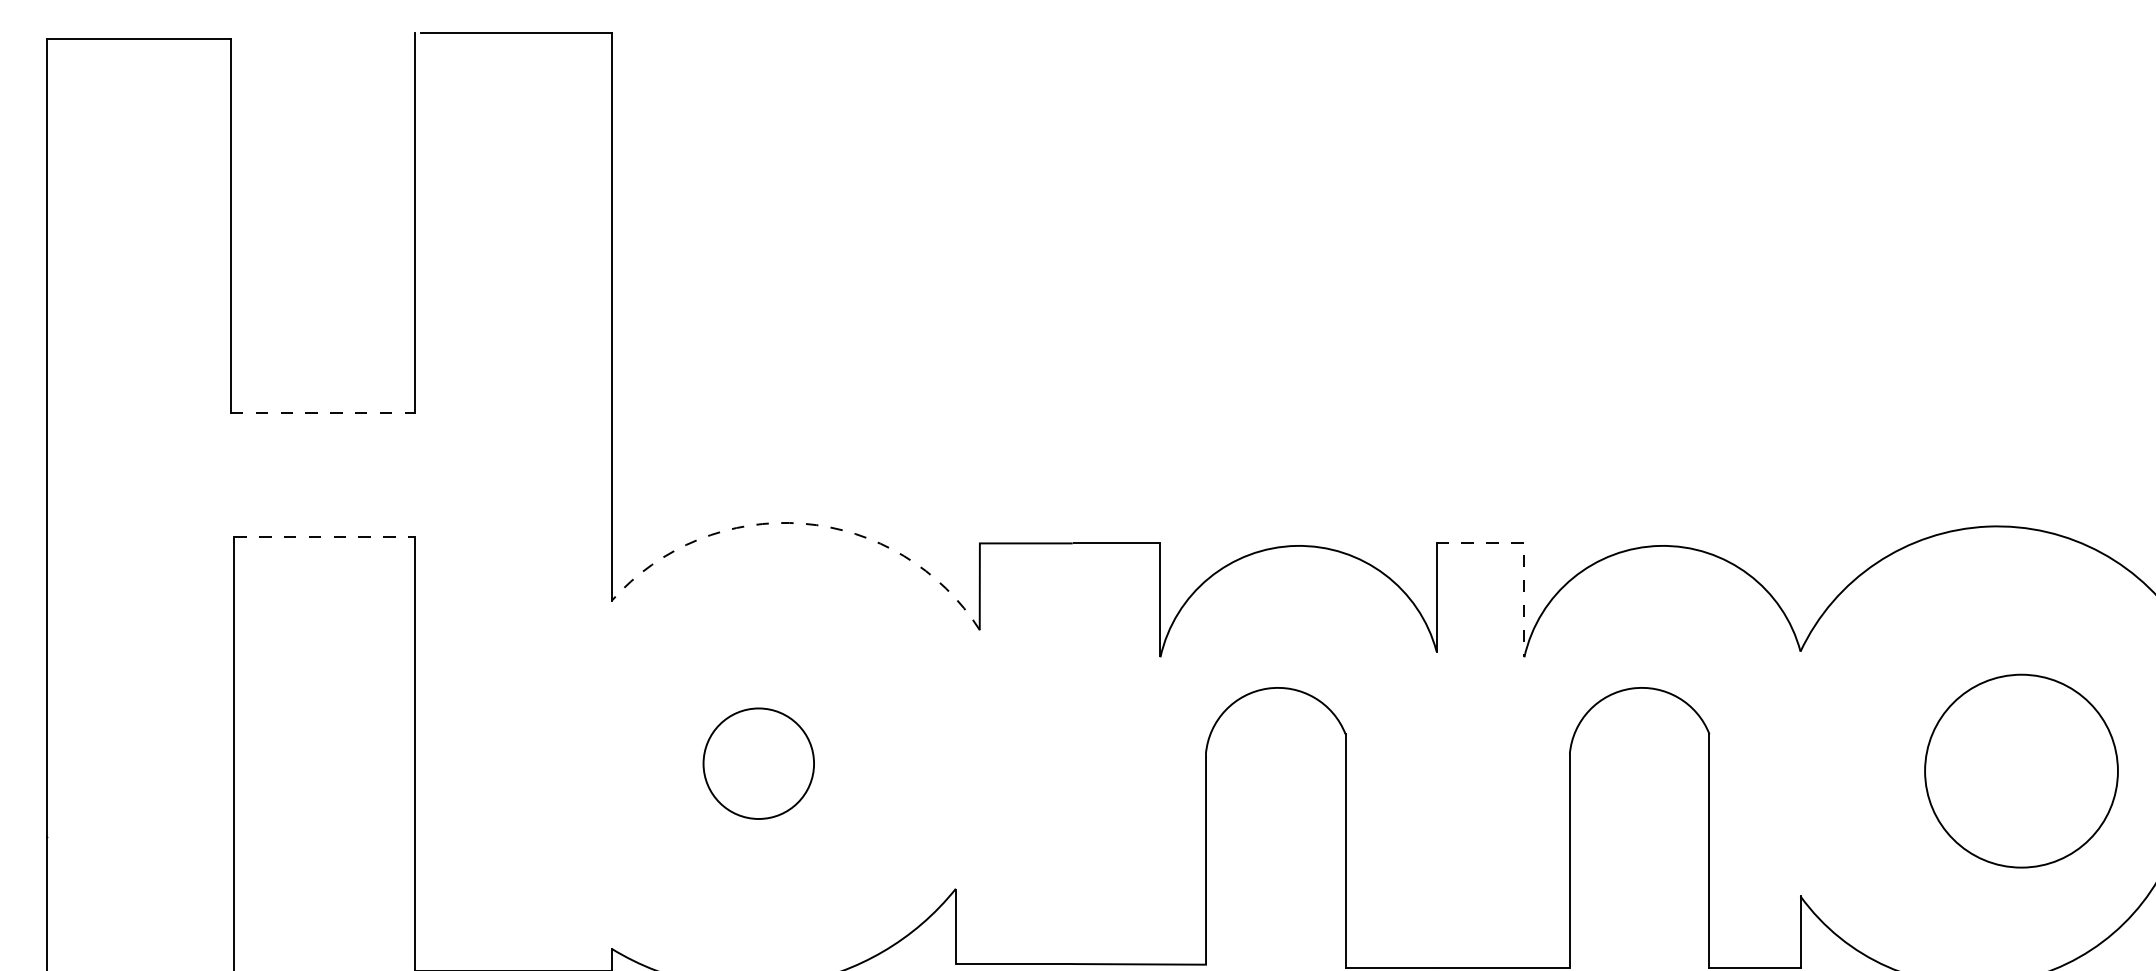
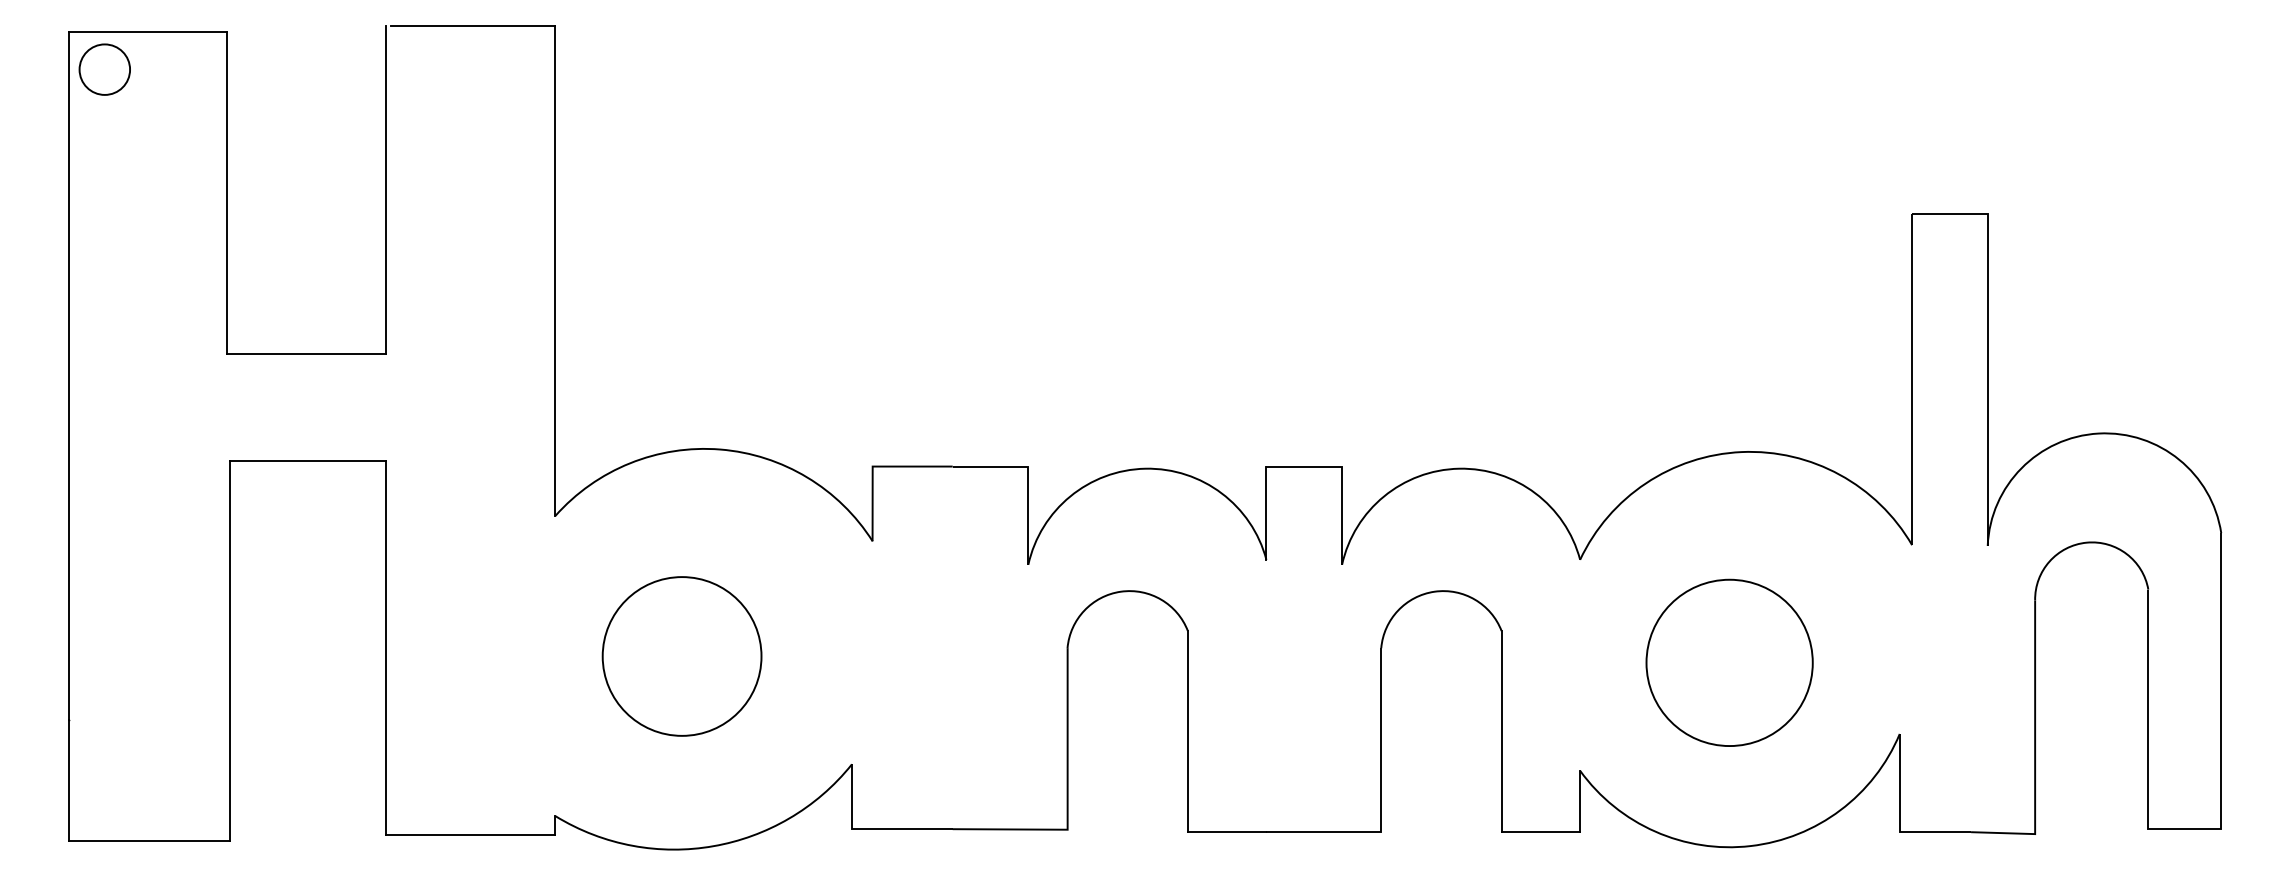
circle: (88, 82) -> (104, 69), added
line: (323, 413) -> (306, 354), dashed -> solid
arc: (803, 523) -> (720, 449), dashed -> solid
line: (324, 536) -> (307, 460), dashed -> solid
line: (1523, 556) -> (1341, 477), dashed -> solid
circle: (758, 763) -> (681, 656), size x1.67
circle: (2021, 770) -> (1729, 662), moved

